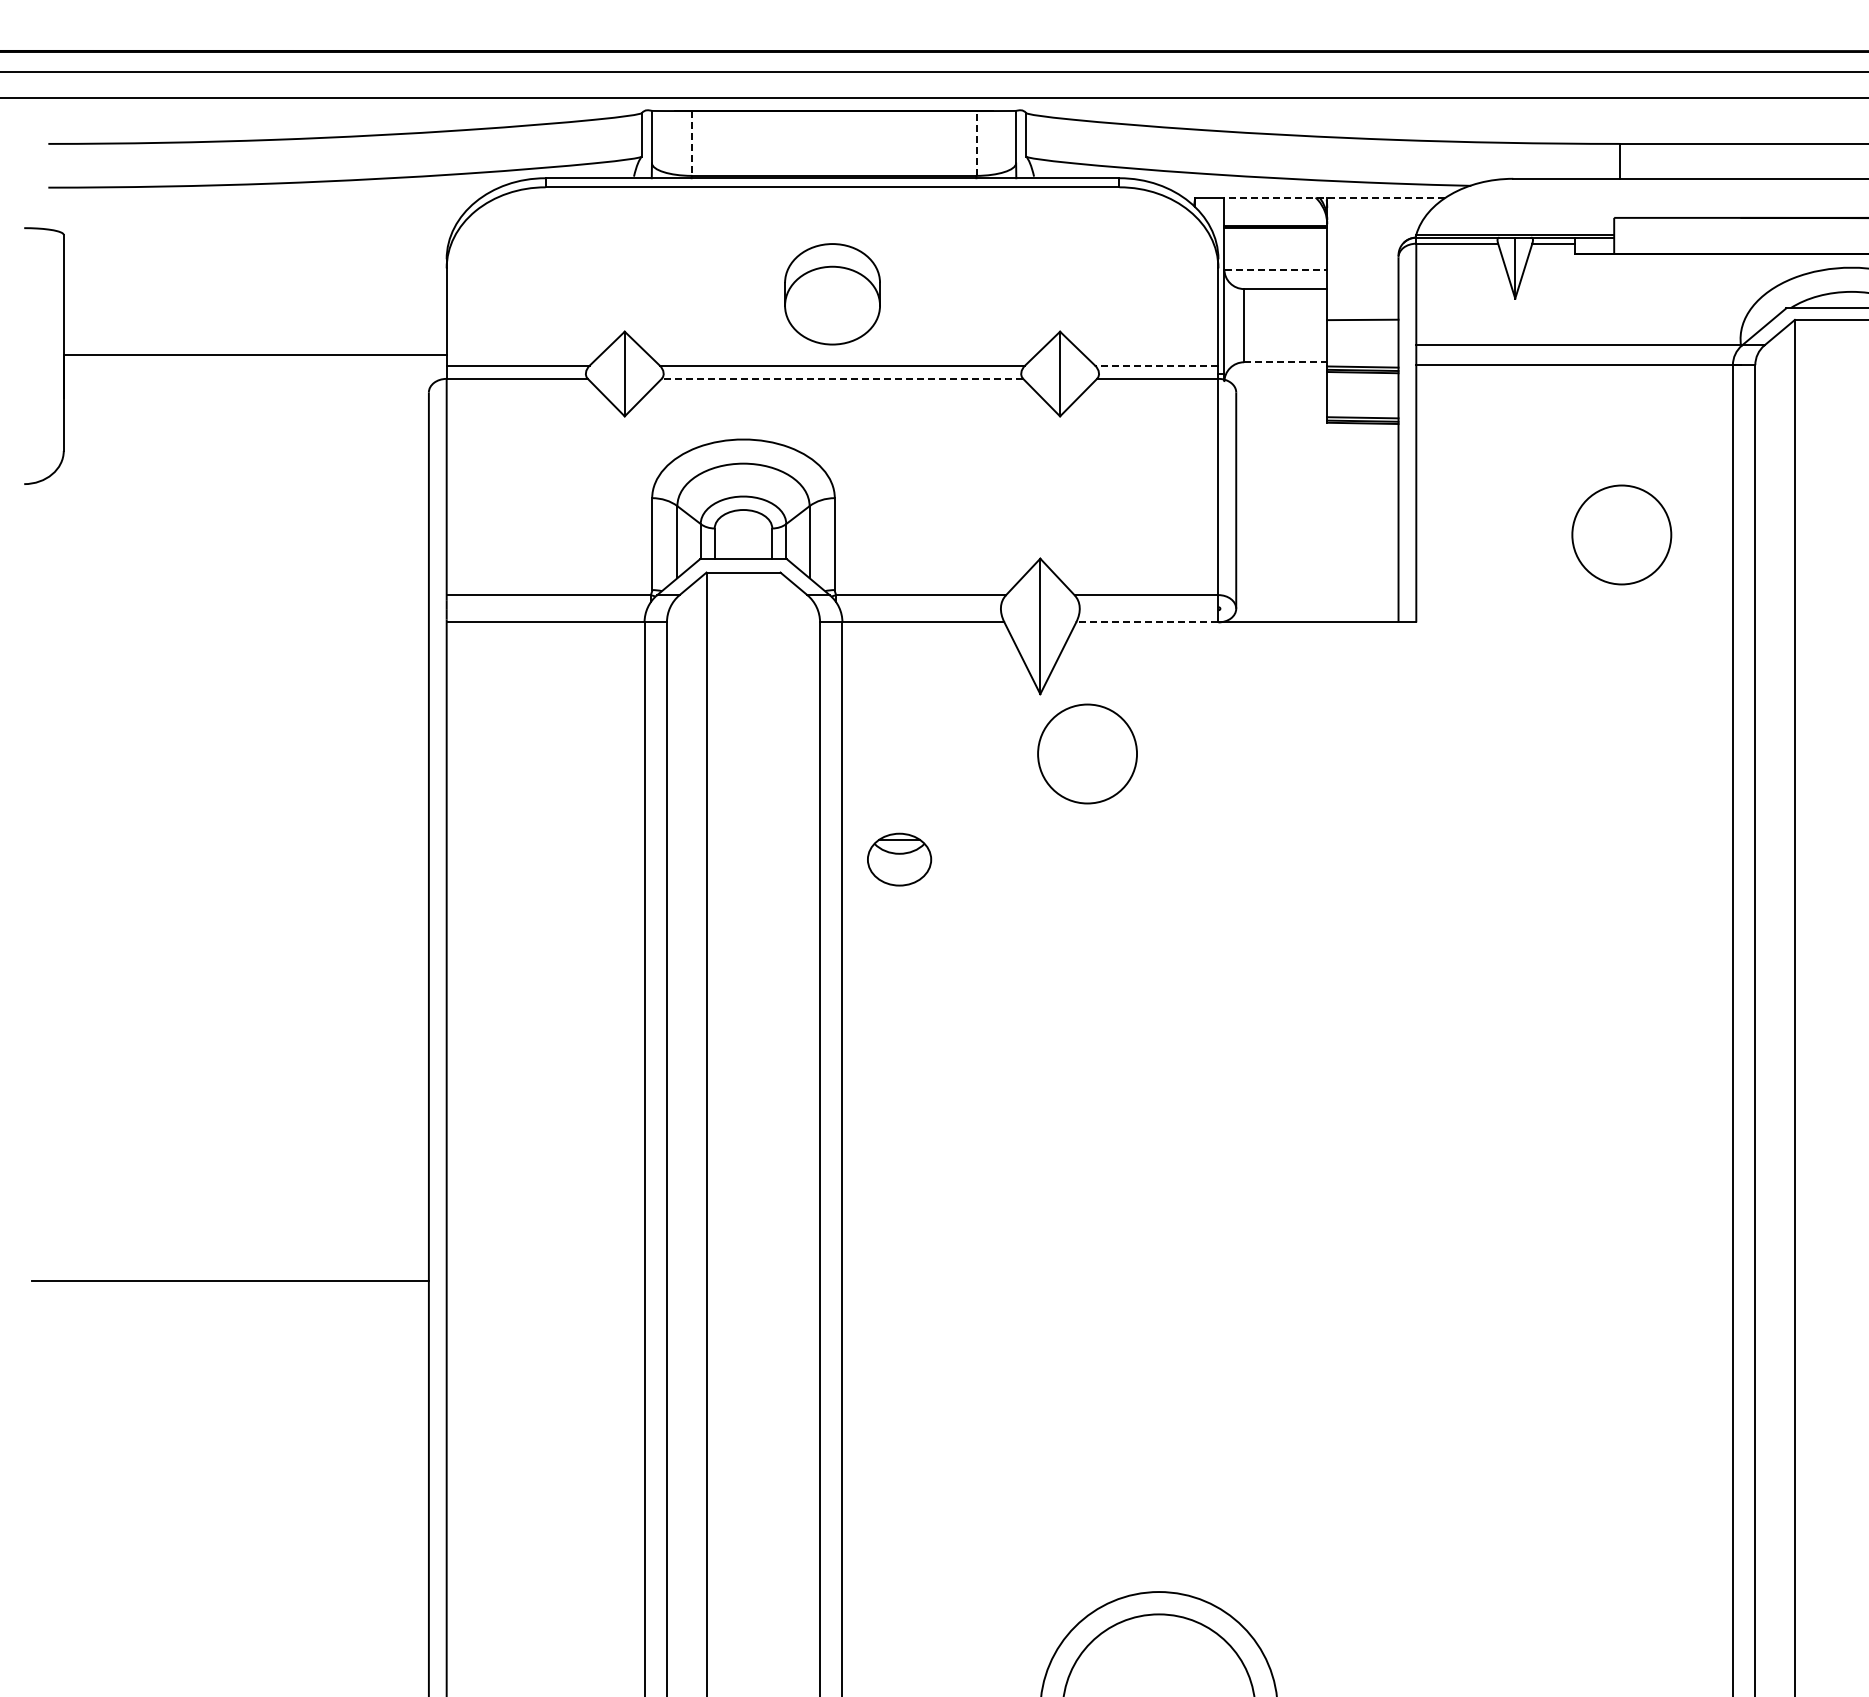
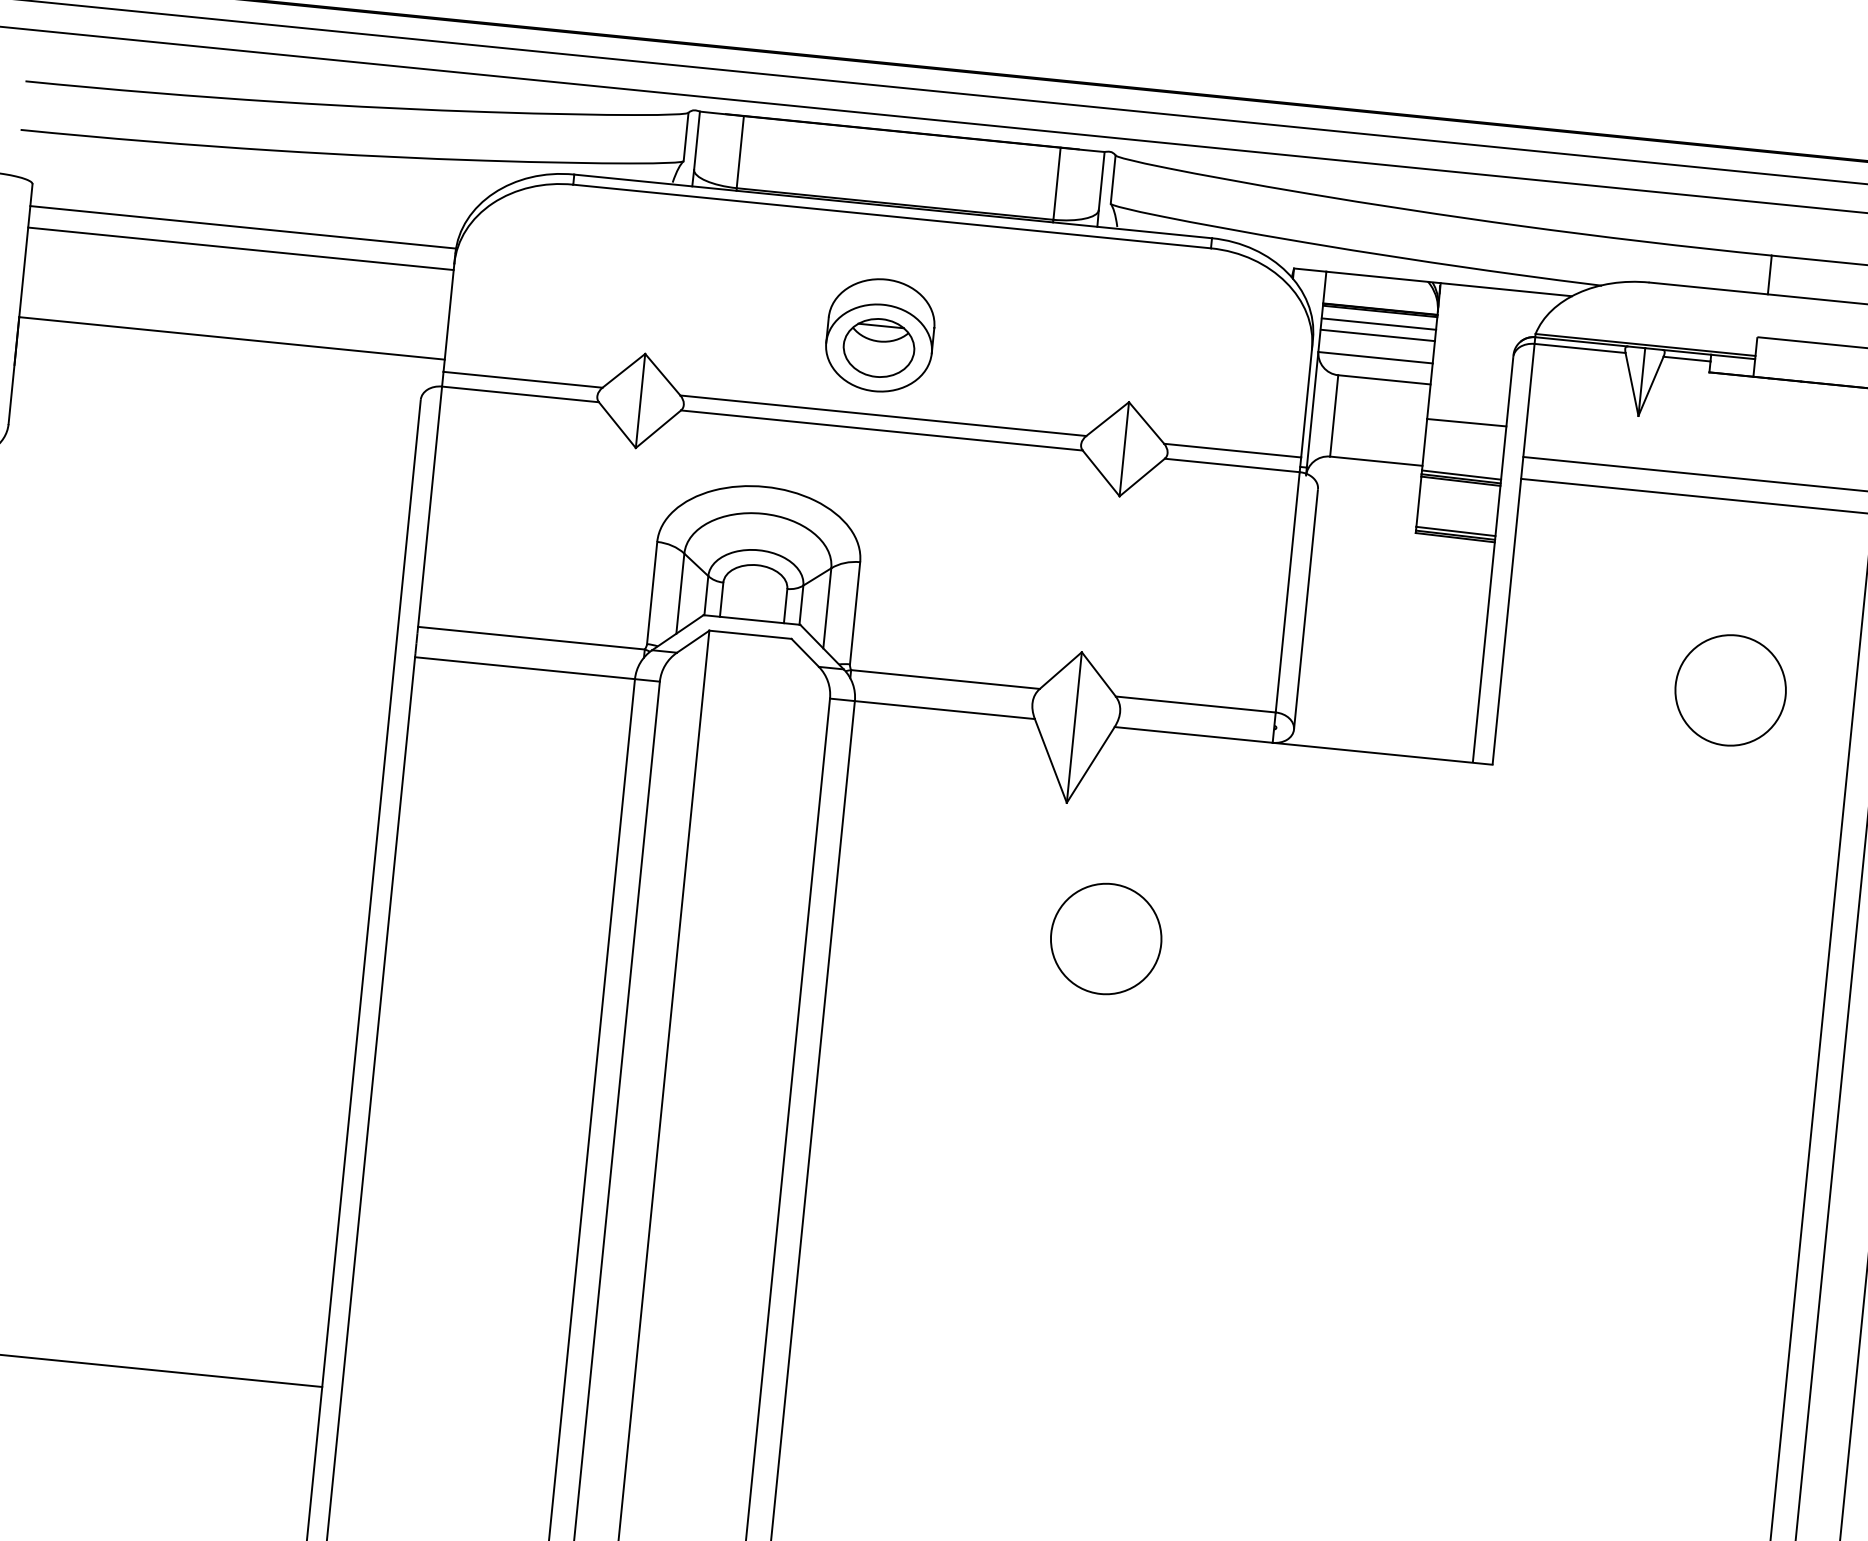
line: (691, 143) -> (740, 152), dashed -> solid
line: (976, 143) -> (1056, 183), dashed -> solid
line: (1334, 197) -> (1448, 283), dashed -> solid
line: (1275, 239) -> (1378, 323), added
line: (1275, 250) -> (1377, 335), added
line: (254, 254) -> (242, 227), added
line: (1276, 270) -> (1376, 358), dashed -> solid
line: (254, 274) -> (240, 249), added
line: (1285, 362) -> (1376, 461), dashed -> solid
line: (1156, 365) -> (1232, 450), dashed -> solid
line: (842, 378) -> (881, 430), dashed -> solid
line: (1146, 622) -> (1192, 734), dashed -> solid
circle: (1087, 753) -> (1106, 938), moved
part: (899, 859) -> (878, 347), moved

